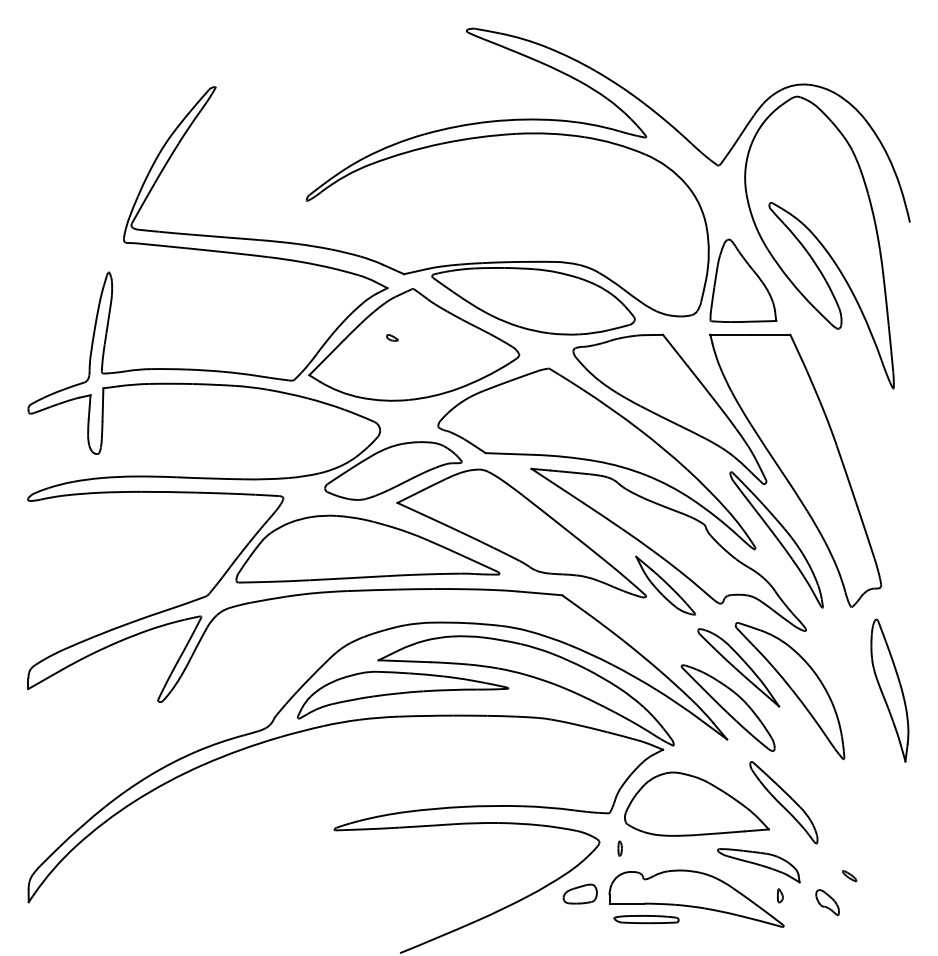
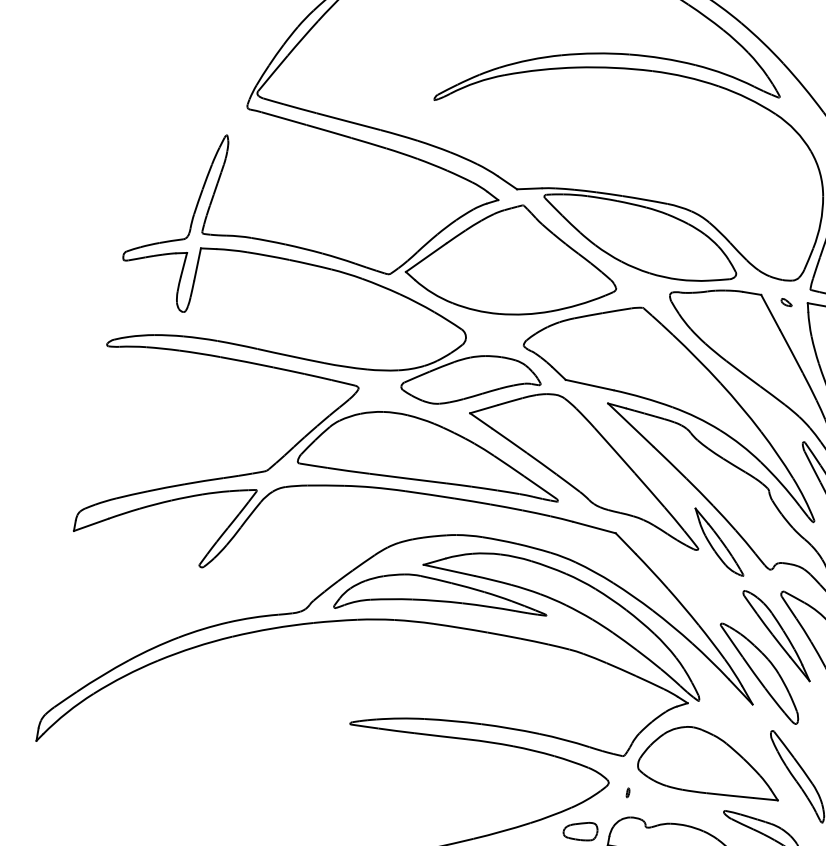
part: (392, 337) -> (786, 302), moved
part: (620, 848) -> (628, 792), size x0.62

